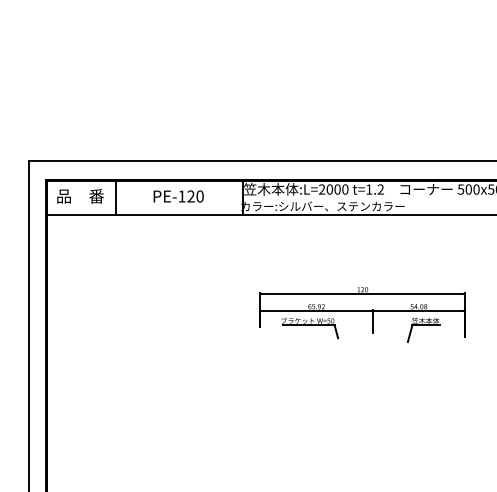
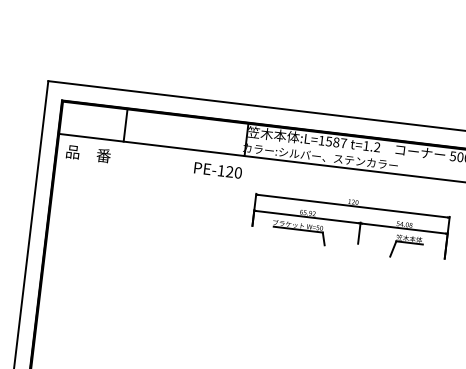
text: (333, 189) -> (332, 141), :L=2000 -> :L=1587
text: (80, 196) -> (88, 154), moved
text: (178, 196) -> (217, 170), moved
part: (362, 314) -> (350, 225), moved

